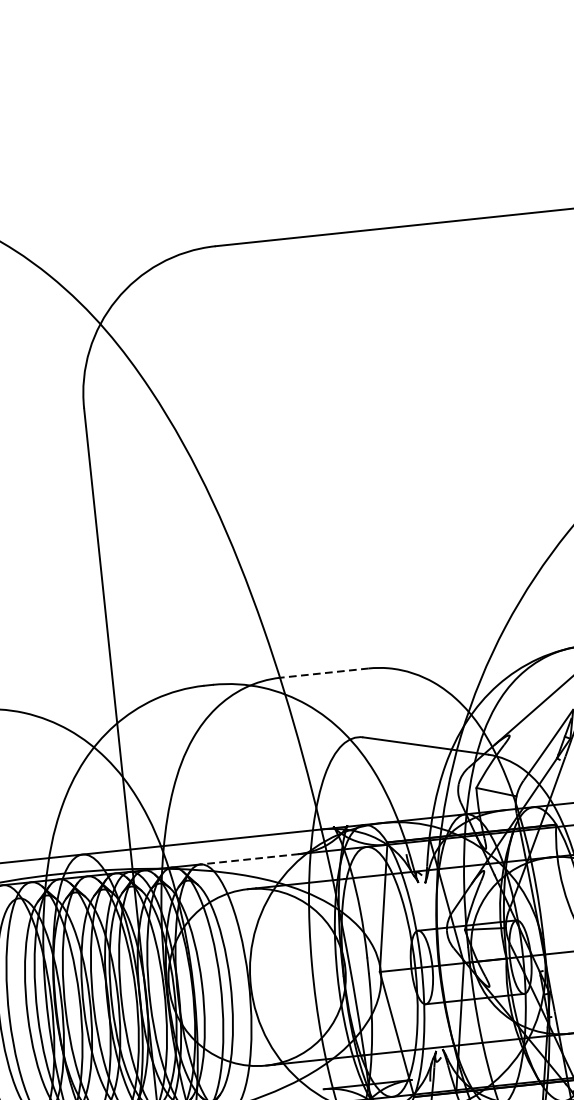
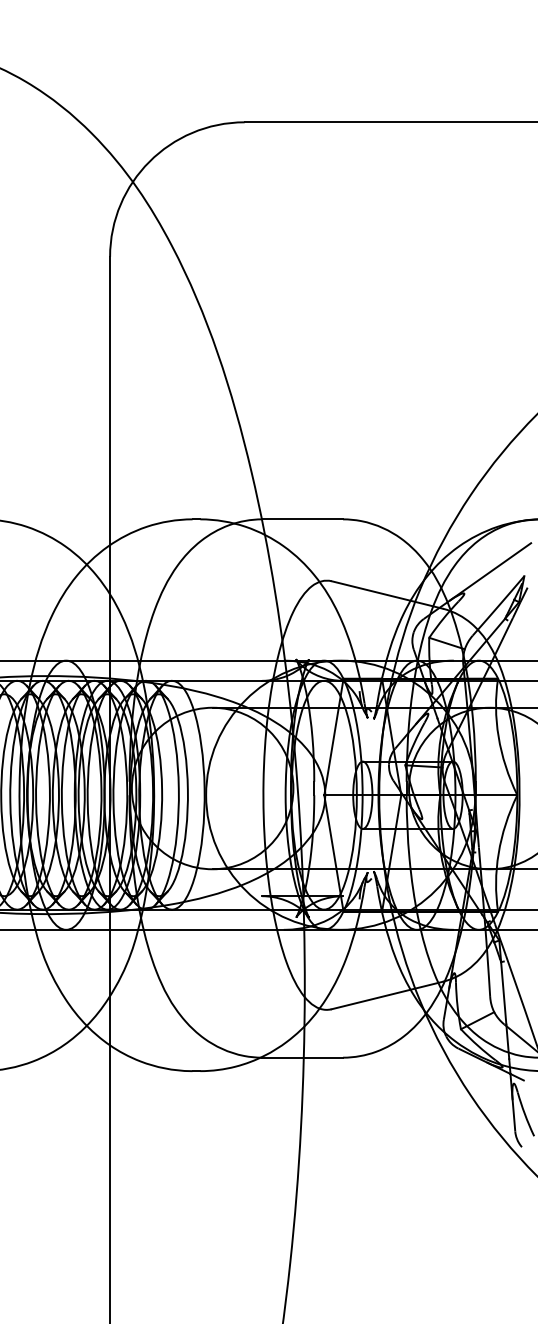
line: (324, 673) -> (302, 519), dashed -> solid
line: (248, 858) -> (216, 680), dashed -> solid

